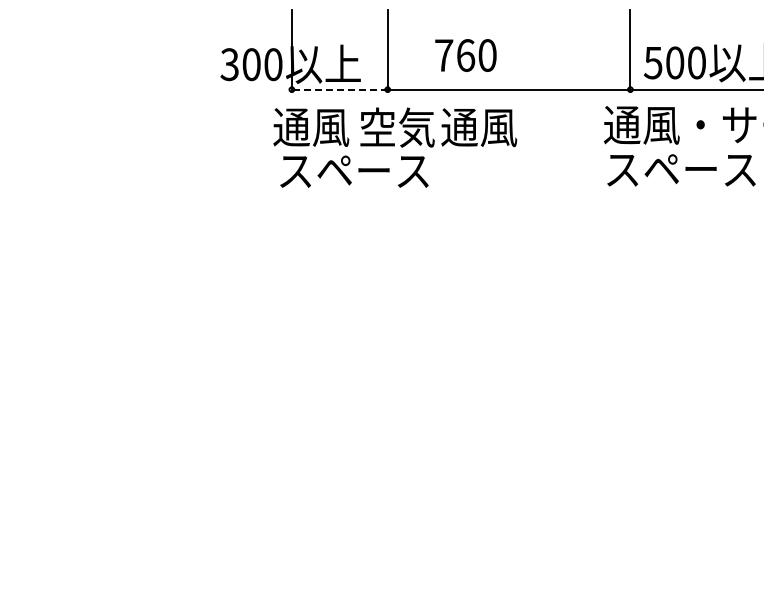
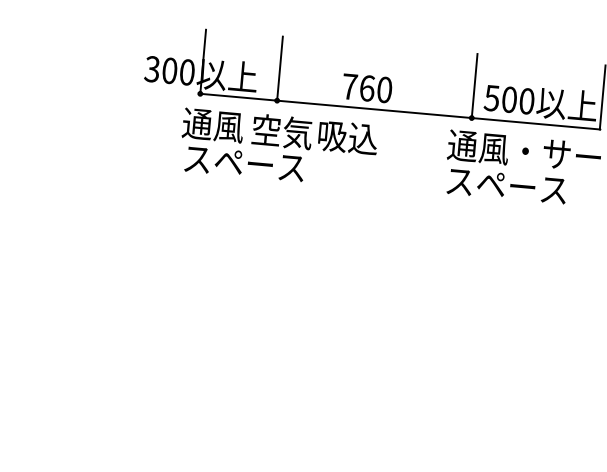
text: (465, 55) -> (366, 88), moved
line: (339, 89) -> (238, 97), dashed -> solid
text: (479, 127) -> (348, 137), 通風 -> 吸込

